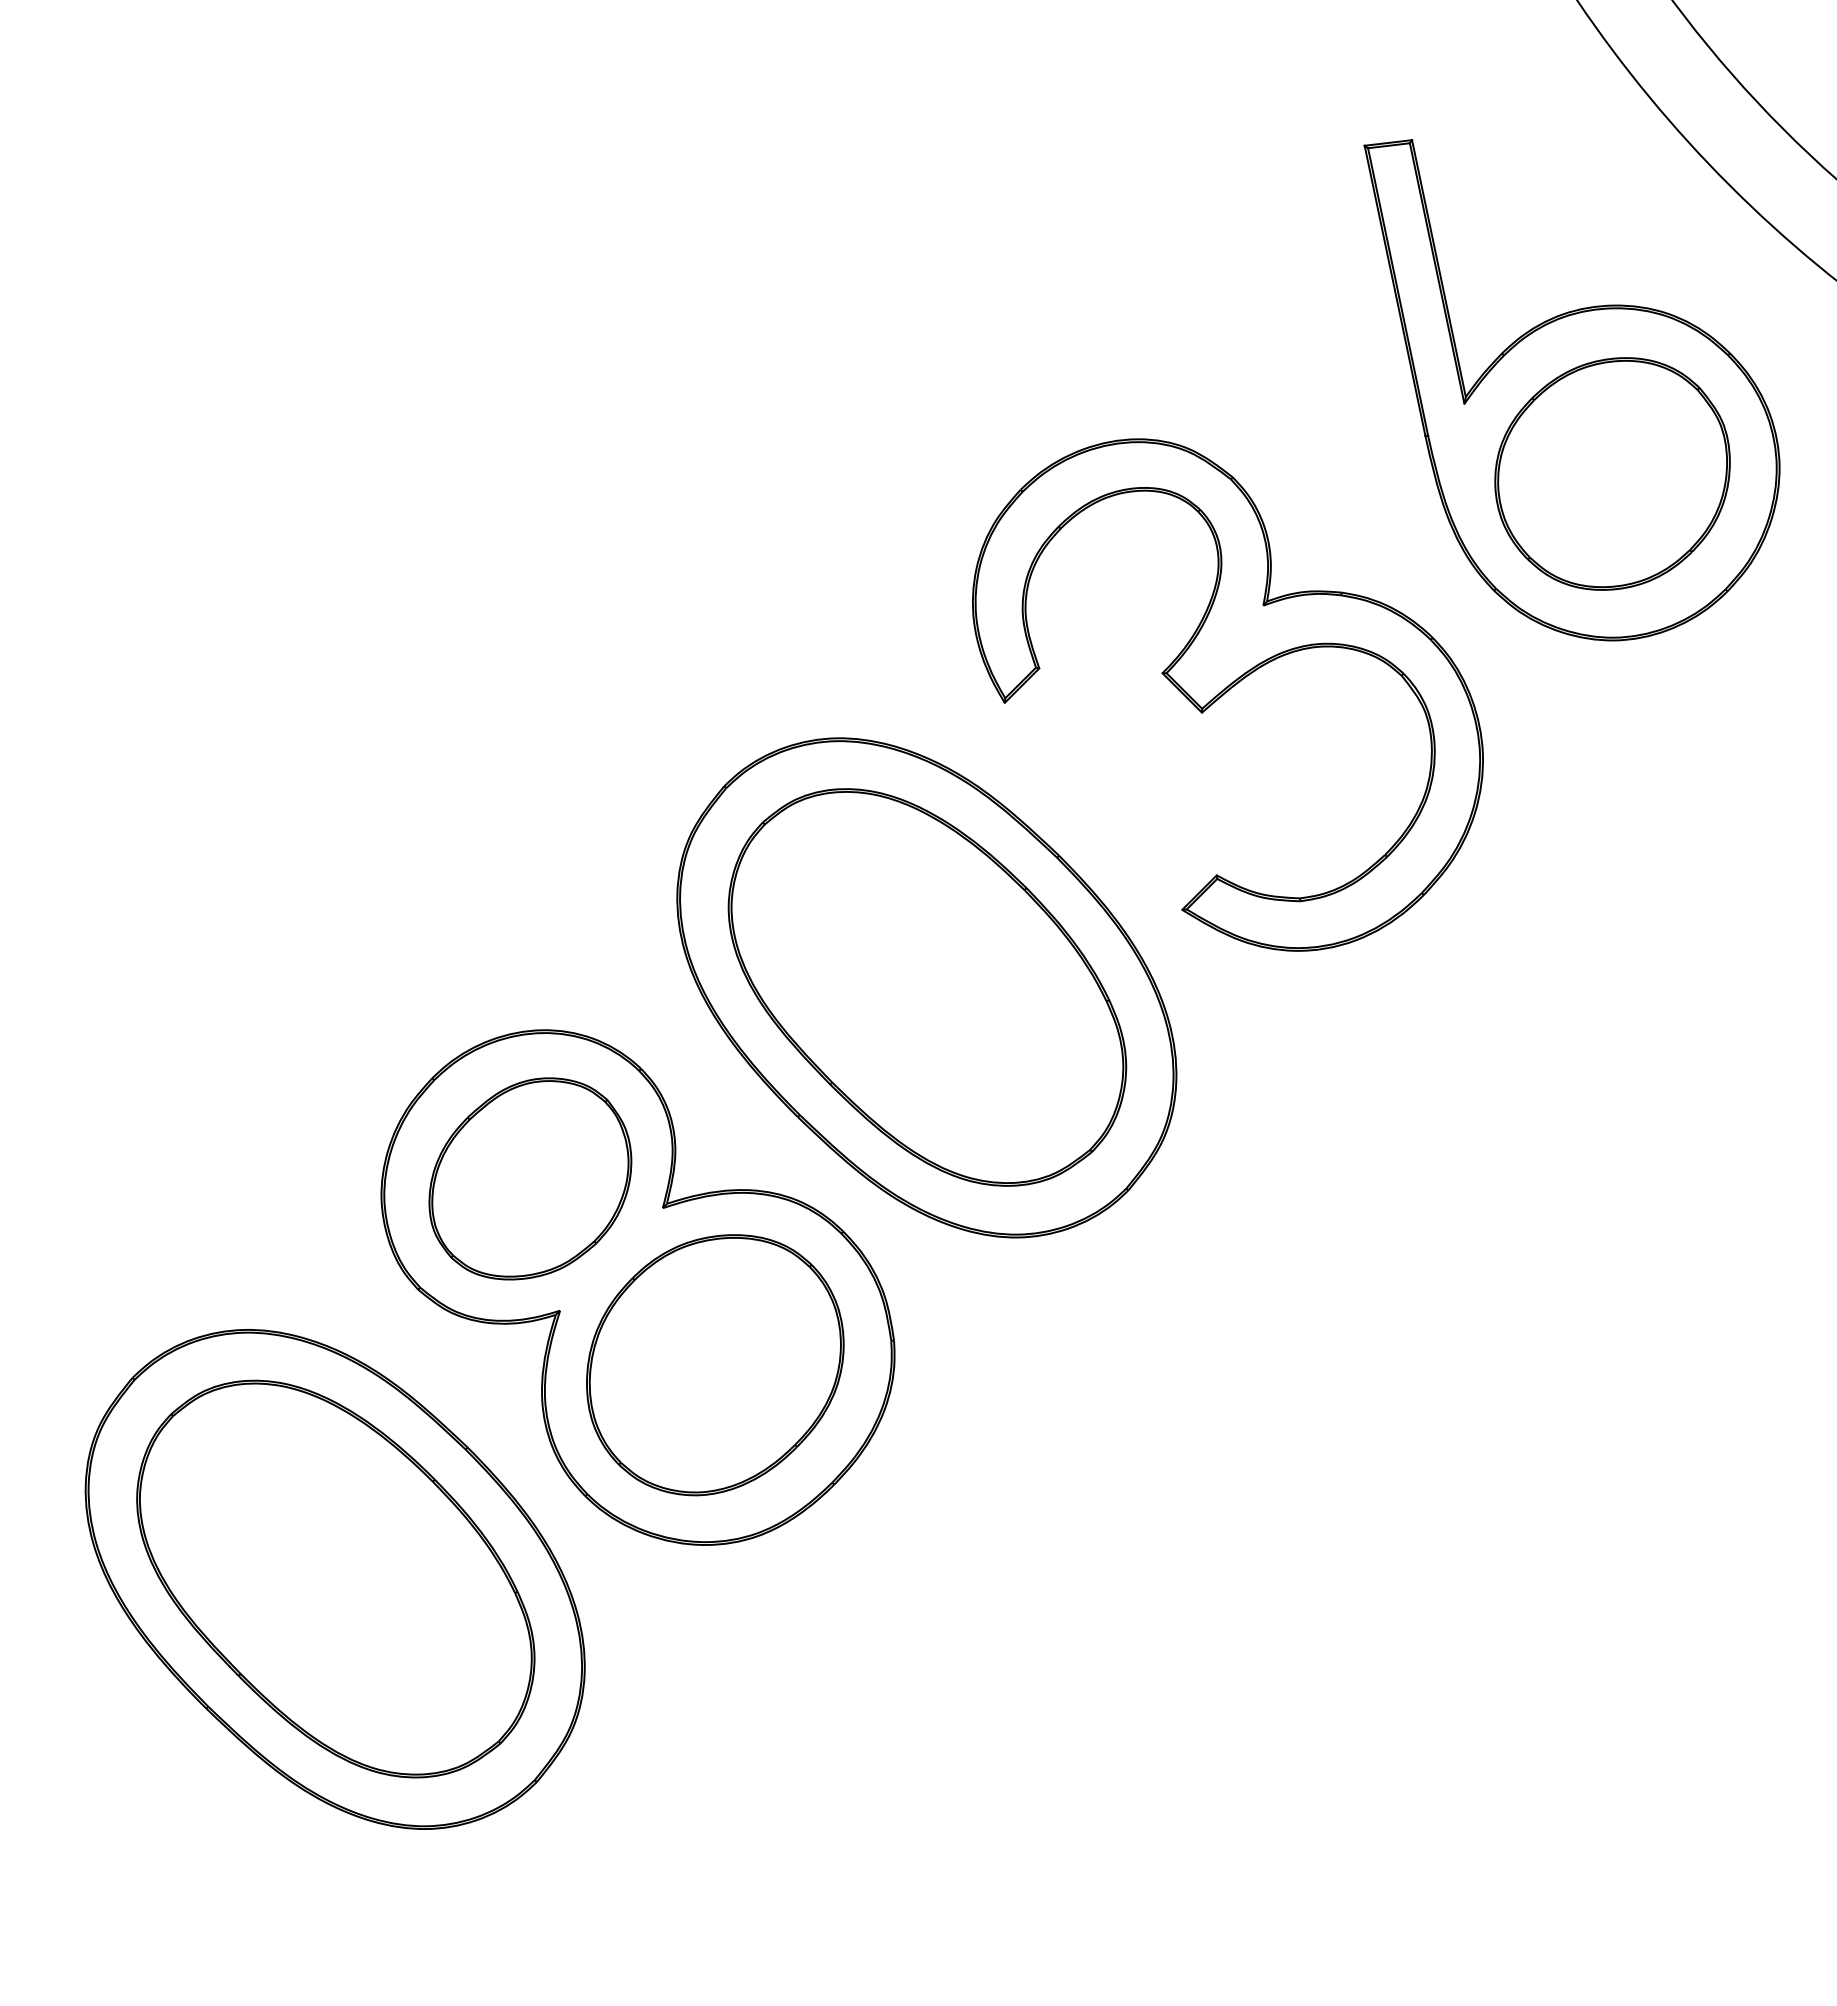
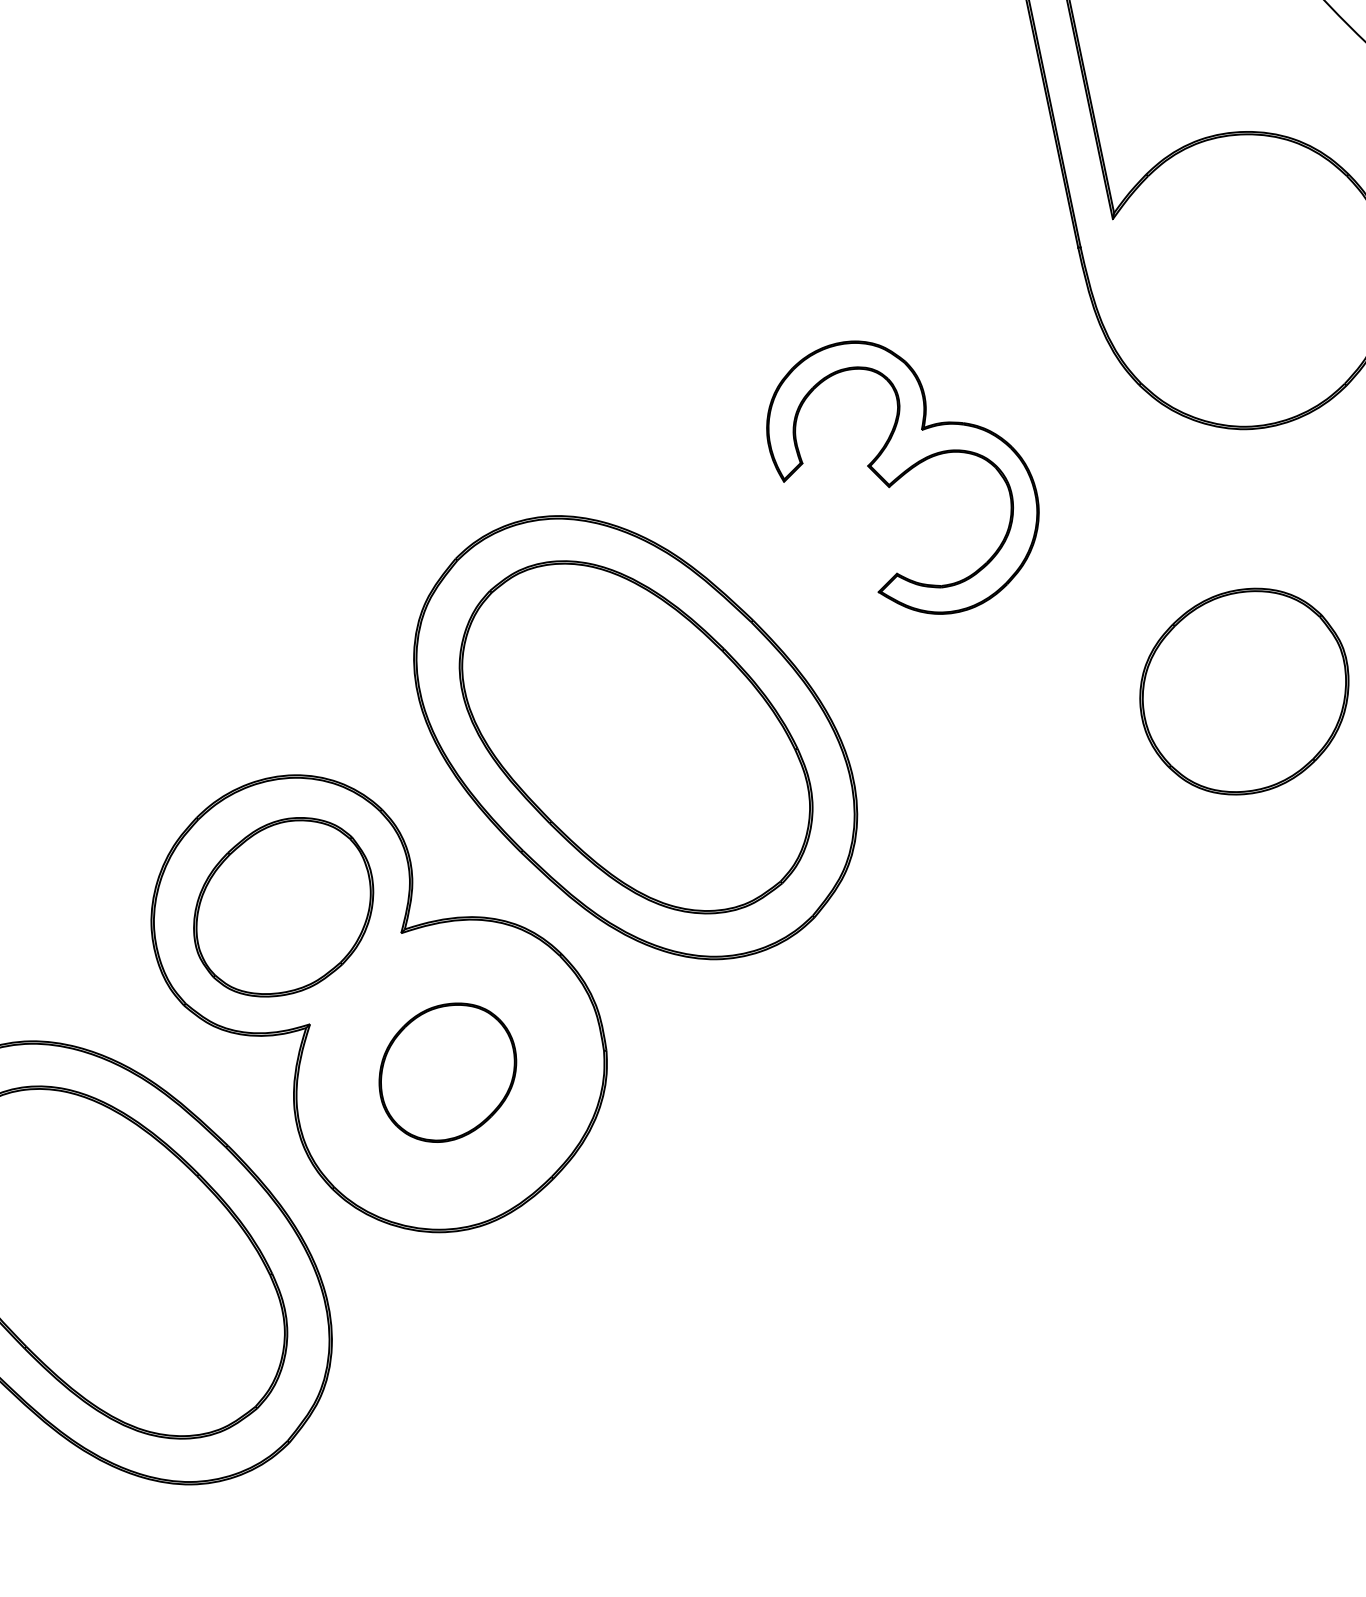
part: (1612, 473) -> (1244, 691), moved
part: (1227, 694) -> (902, 477), size x0.6
part: (715, 1365) -> (447, 1072), size x0.6

